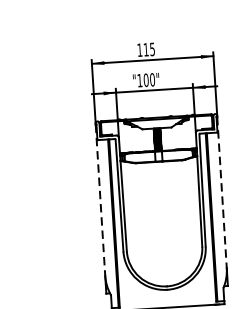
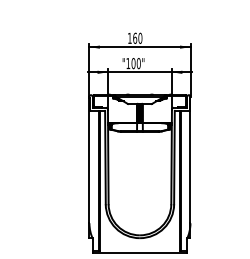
text: (148, 48) -> (137, 37), 115 -> 160
line: (222, 192) -> (190, 160), dashed -> solid
line: (100, 200) -> (89, 160), dashed -> solid

